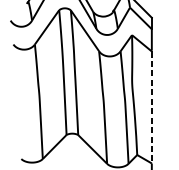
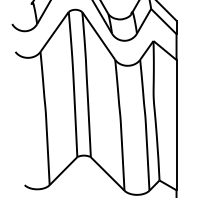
line: (151, 107) -> (176, 125), dashed -> solid

